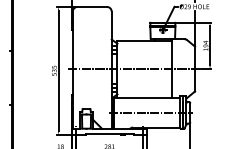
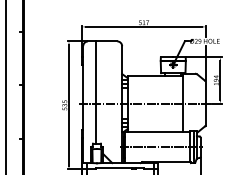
line: (85, 58) -> (95, 92), added

